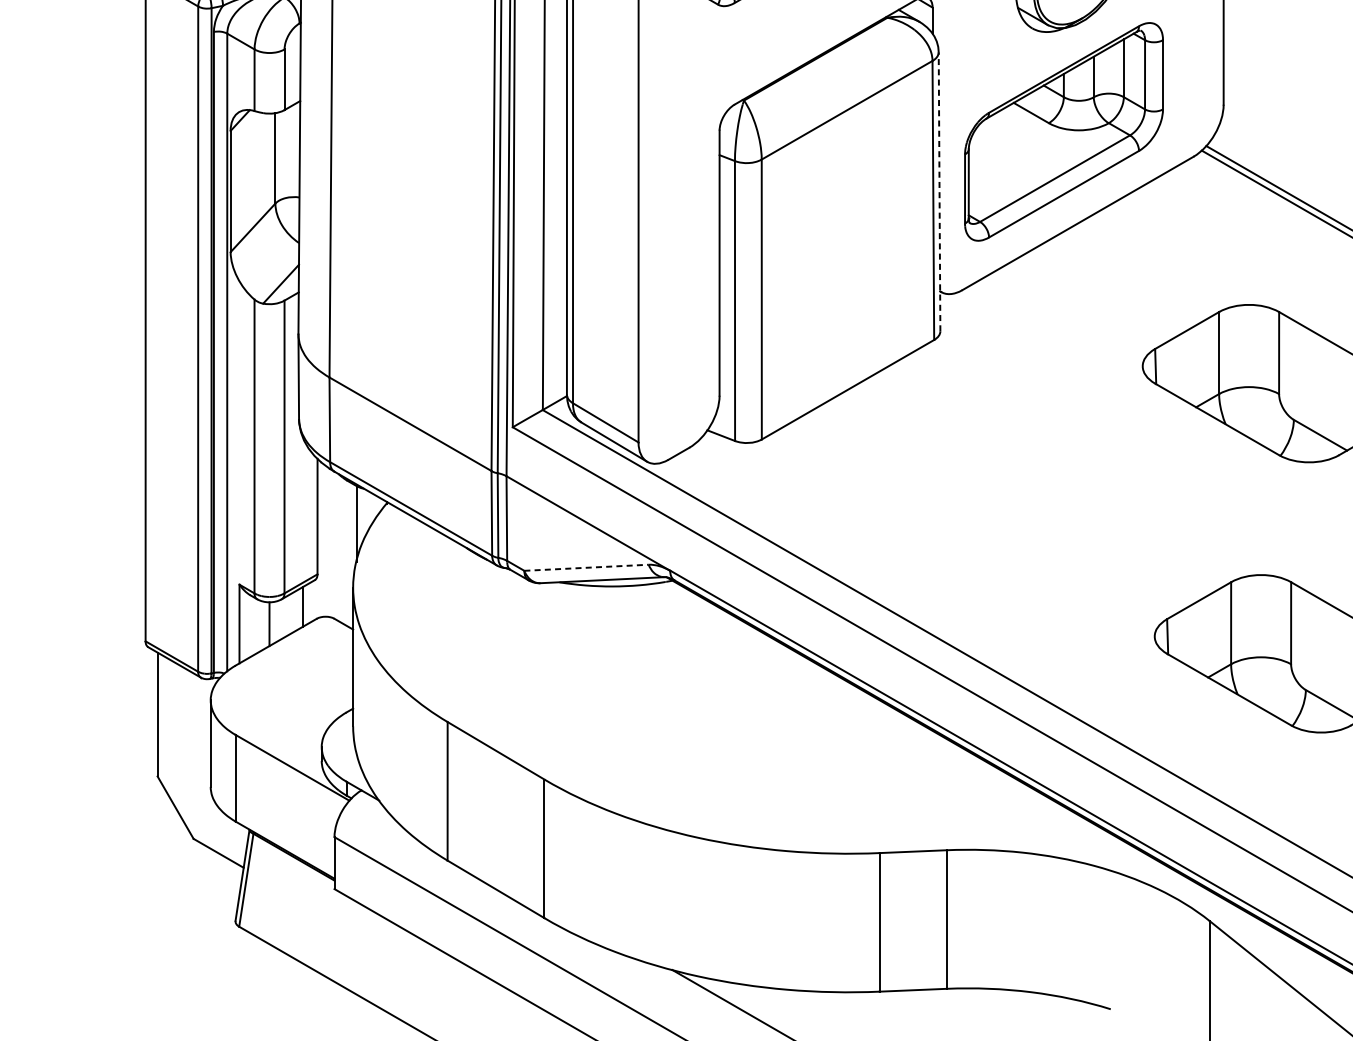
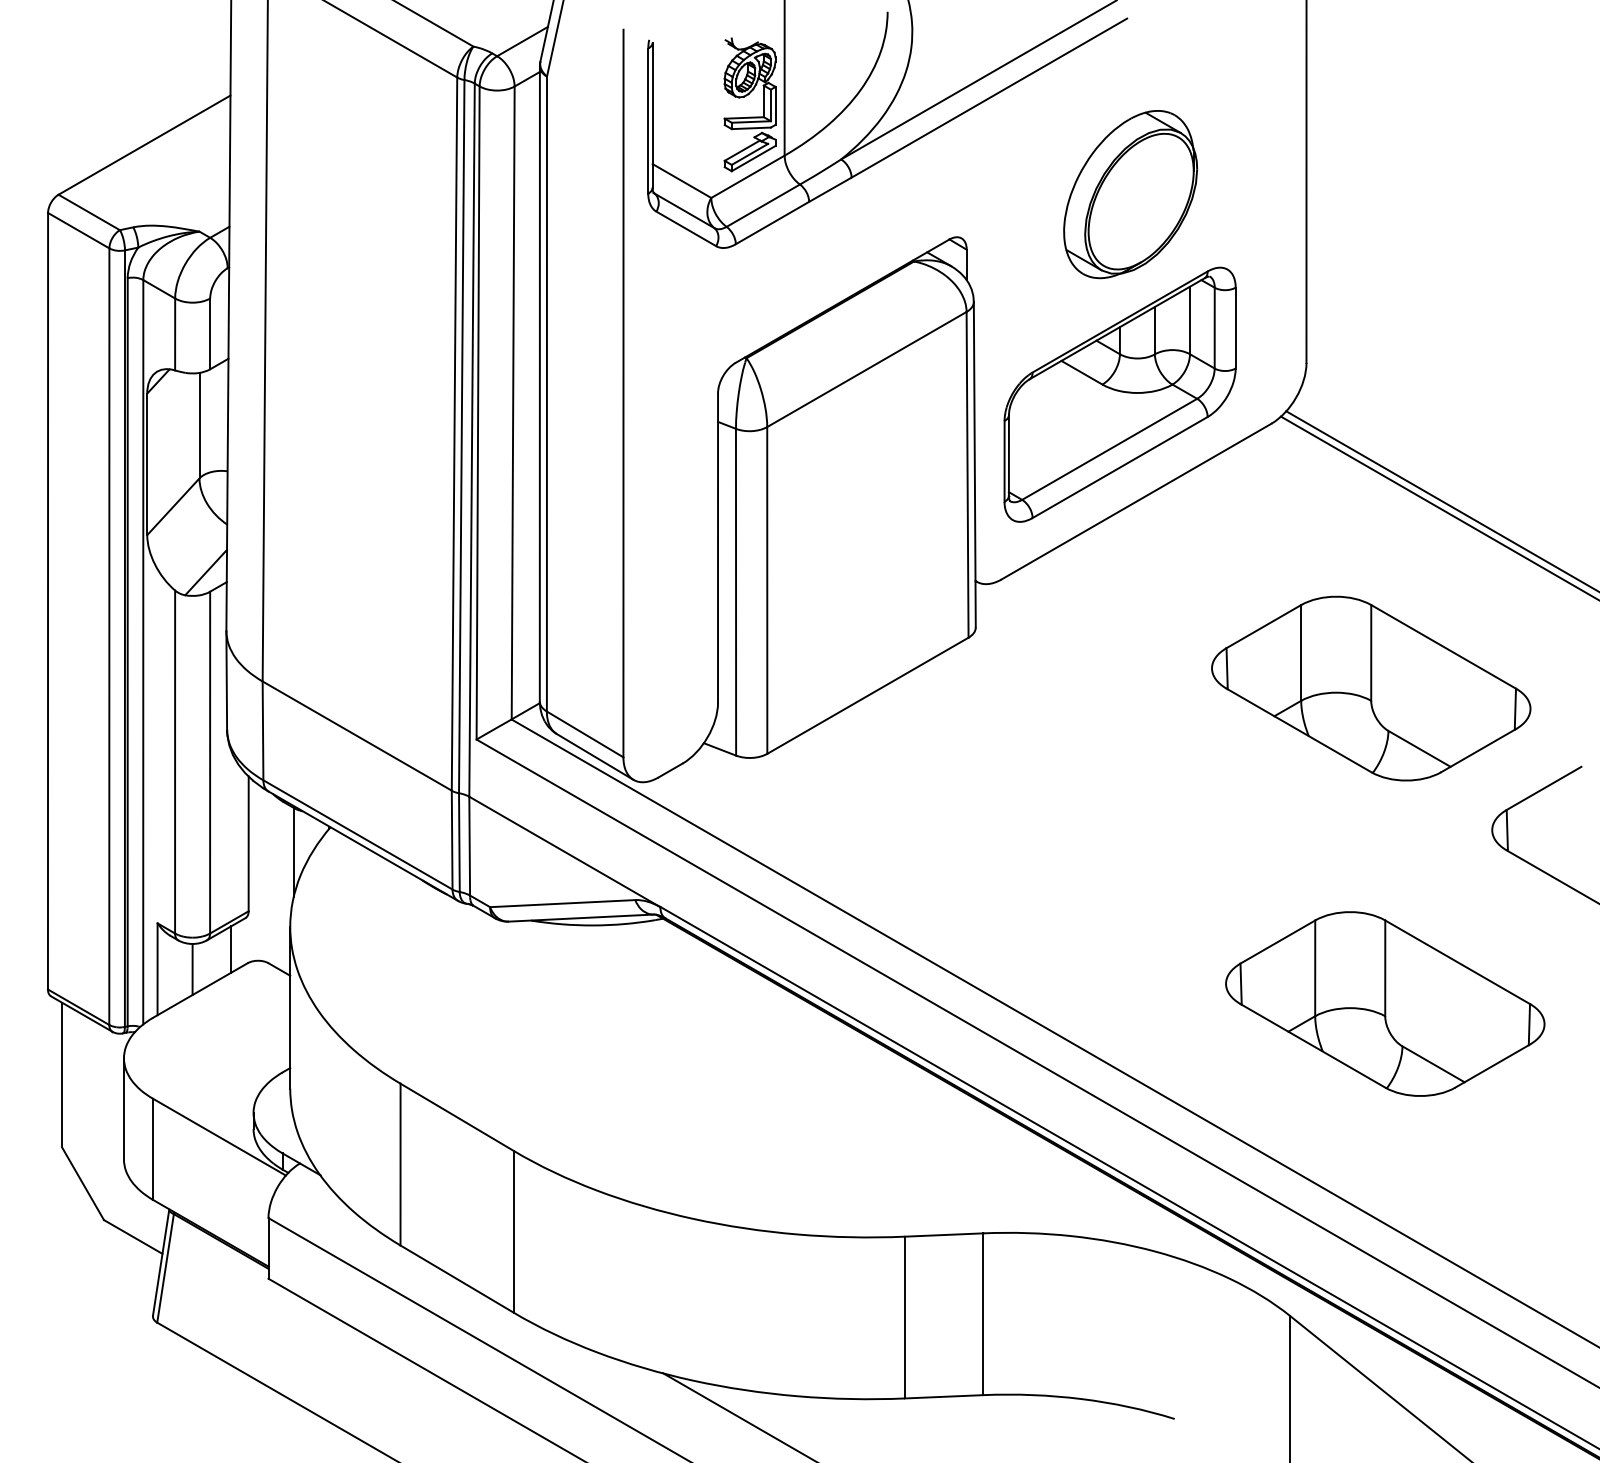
line: (939, 191) -> (974, 464), dashed -> solid
line: (586, 567) -> (562, 903), dashed -> solid

